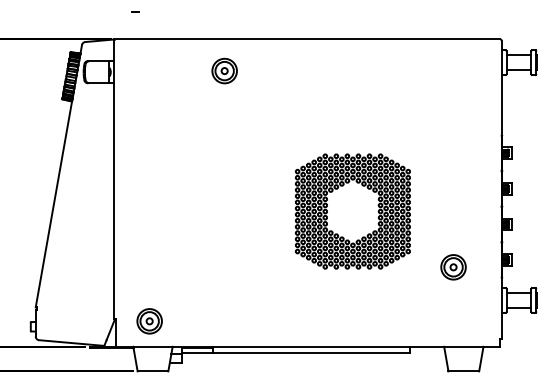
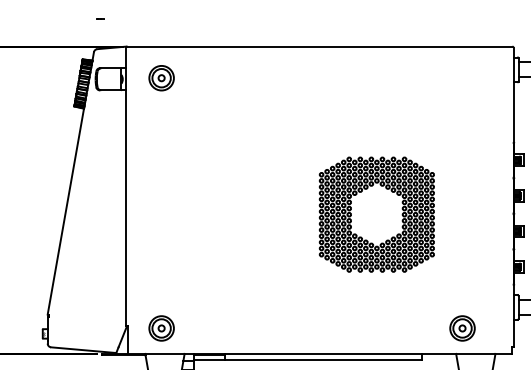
part: (135, 11) -> (100, 18), moved
part: (224, 70) -> (161, 77), moved
part: (352, 211) -> (376, 214), moved
part: (453, 267) -> (462, 328), moved

